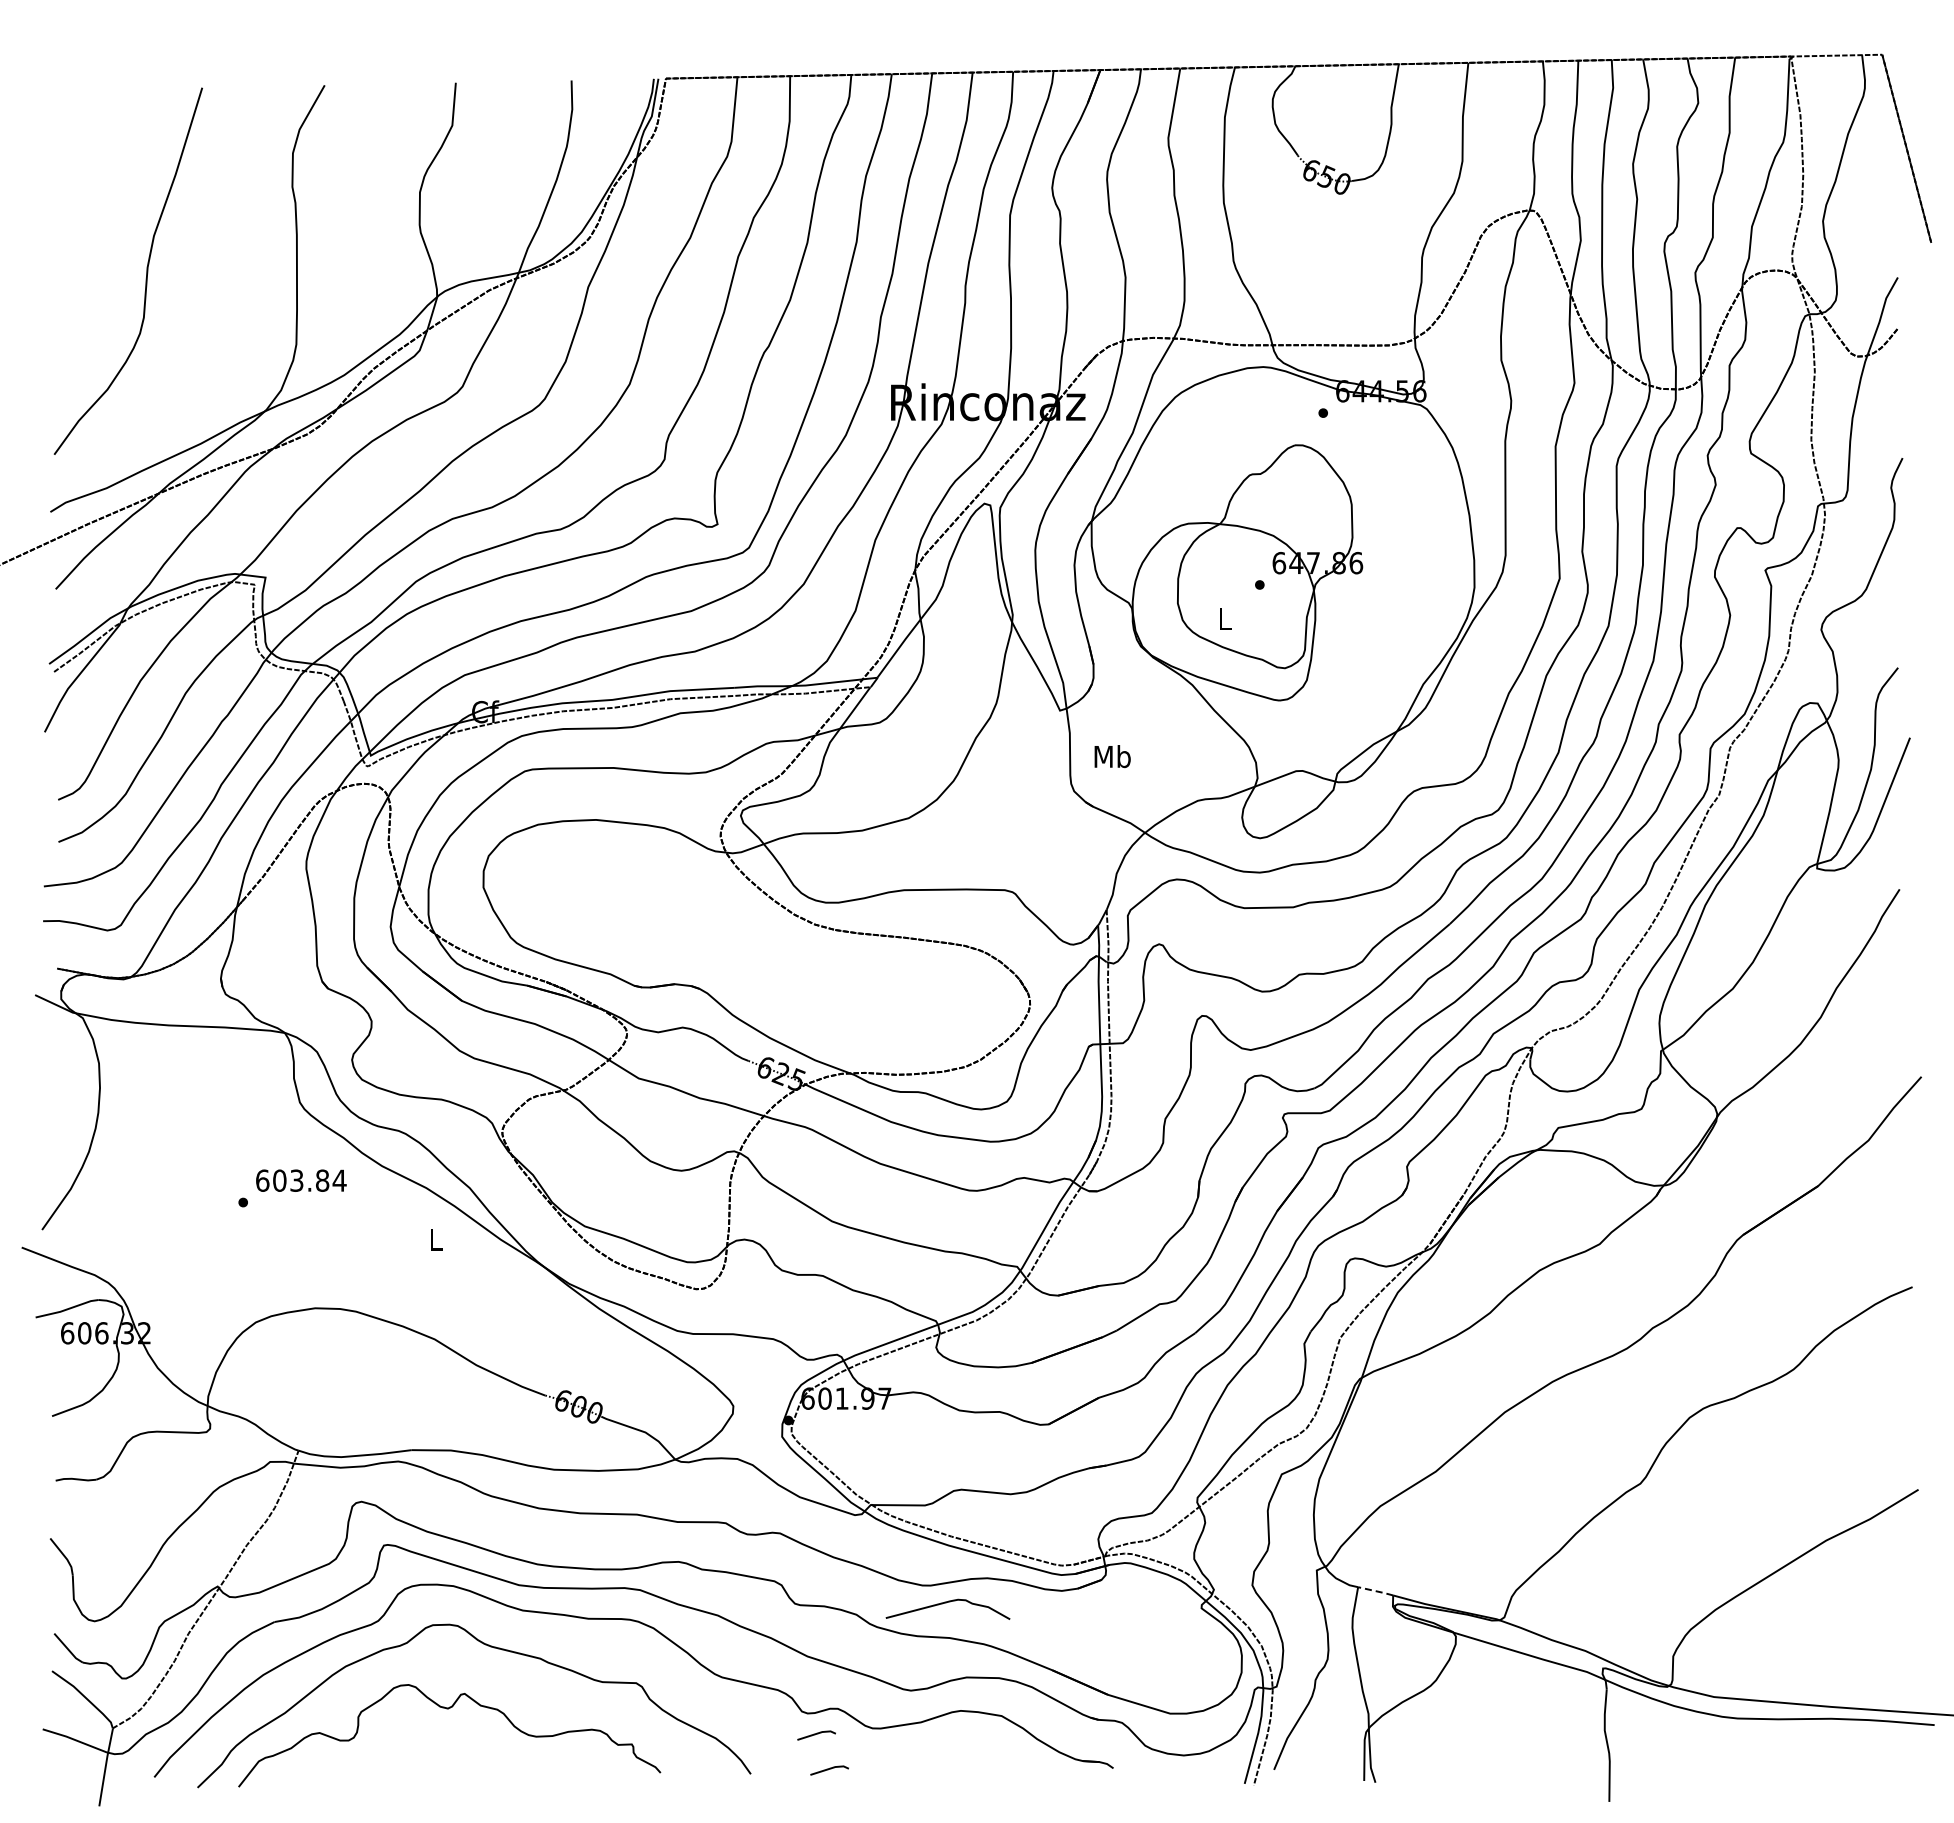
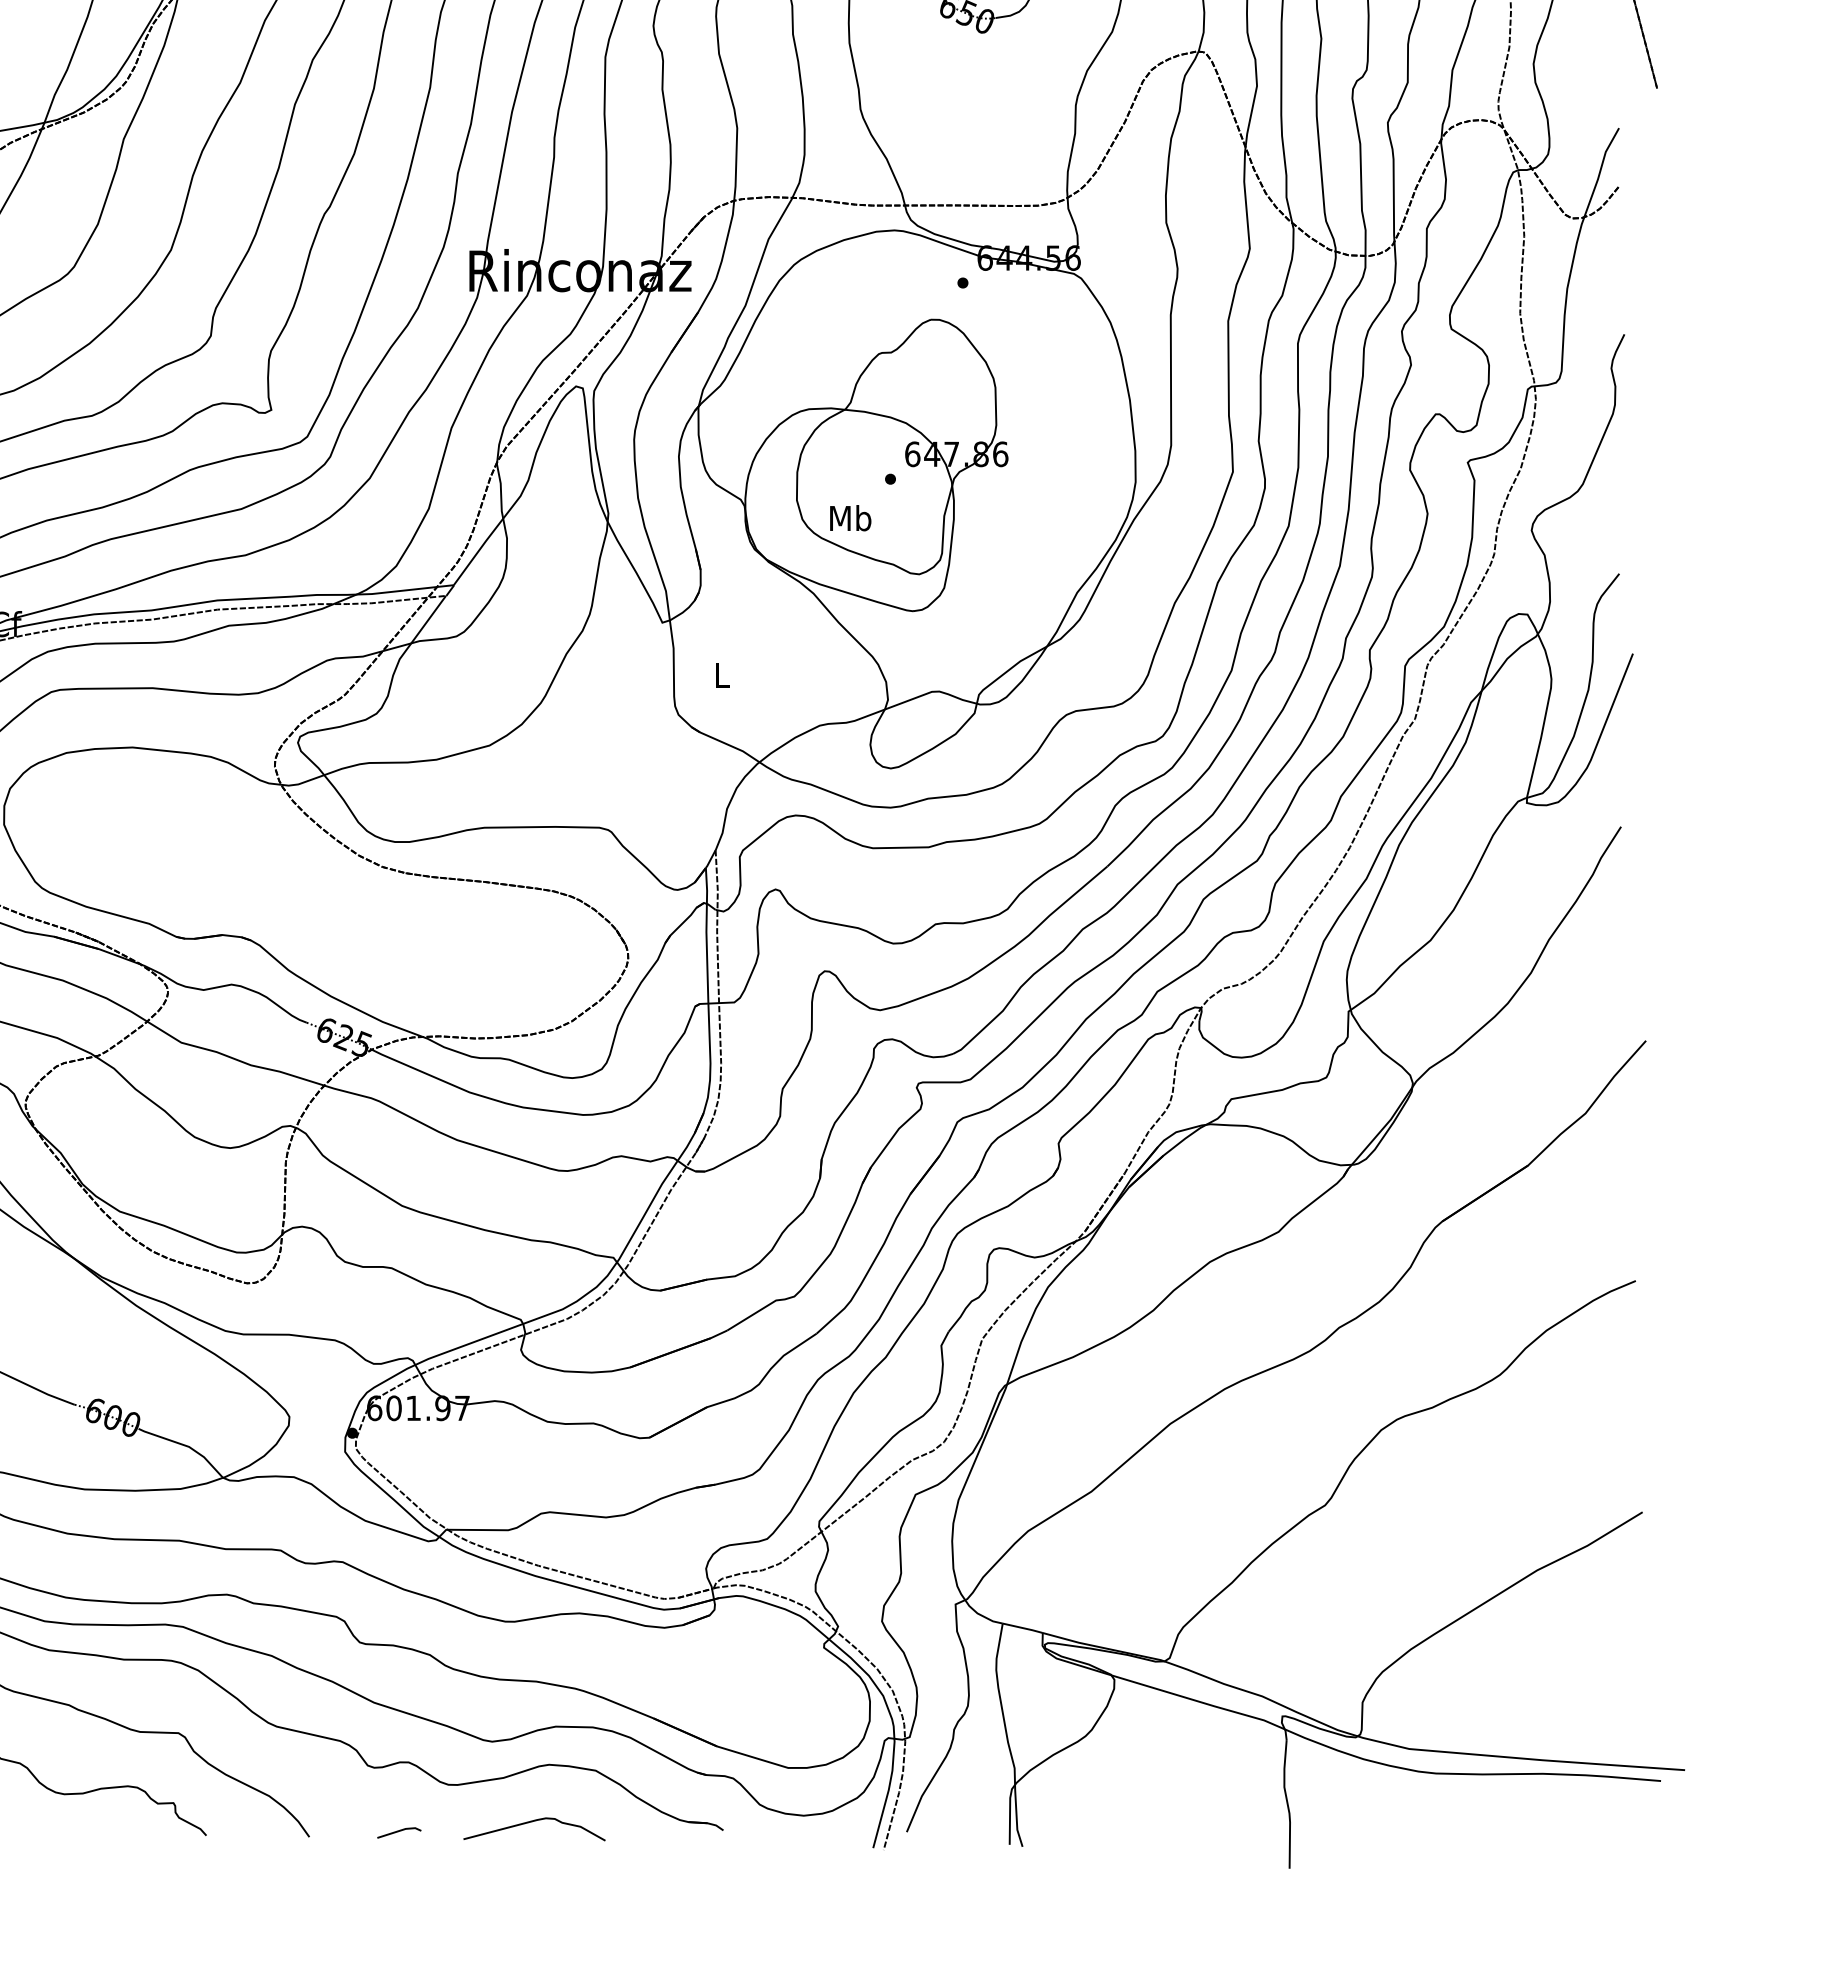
text: (1225, 618) -> (851, 517), L -> Mb
text: (1112, 756) -> (722, 675), Mb -> L
line: (1376, 1591) -> (1023, 1628), dashed -> solid
curve: (946, 1603) -> (532, 1822), moved
line: (816, 1734) -> (384, 1791), removed

